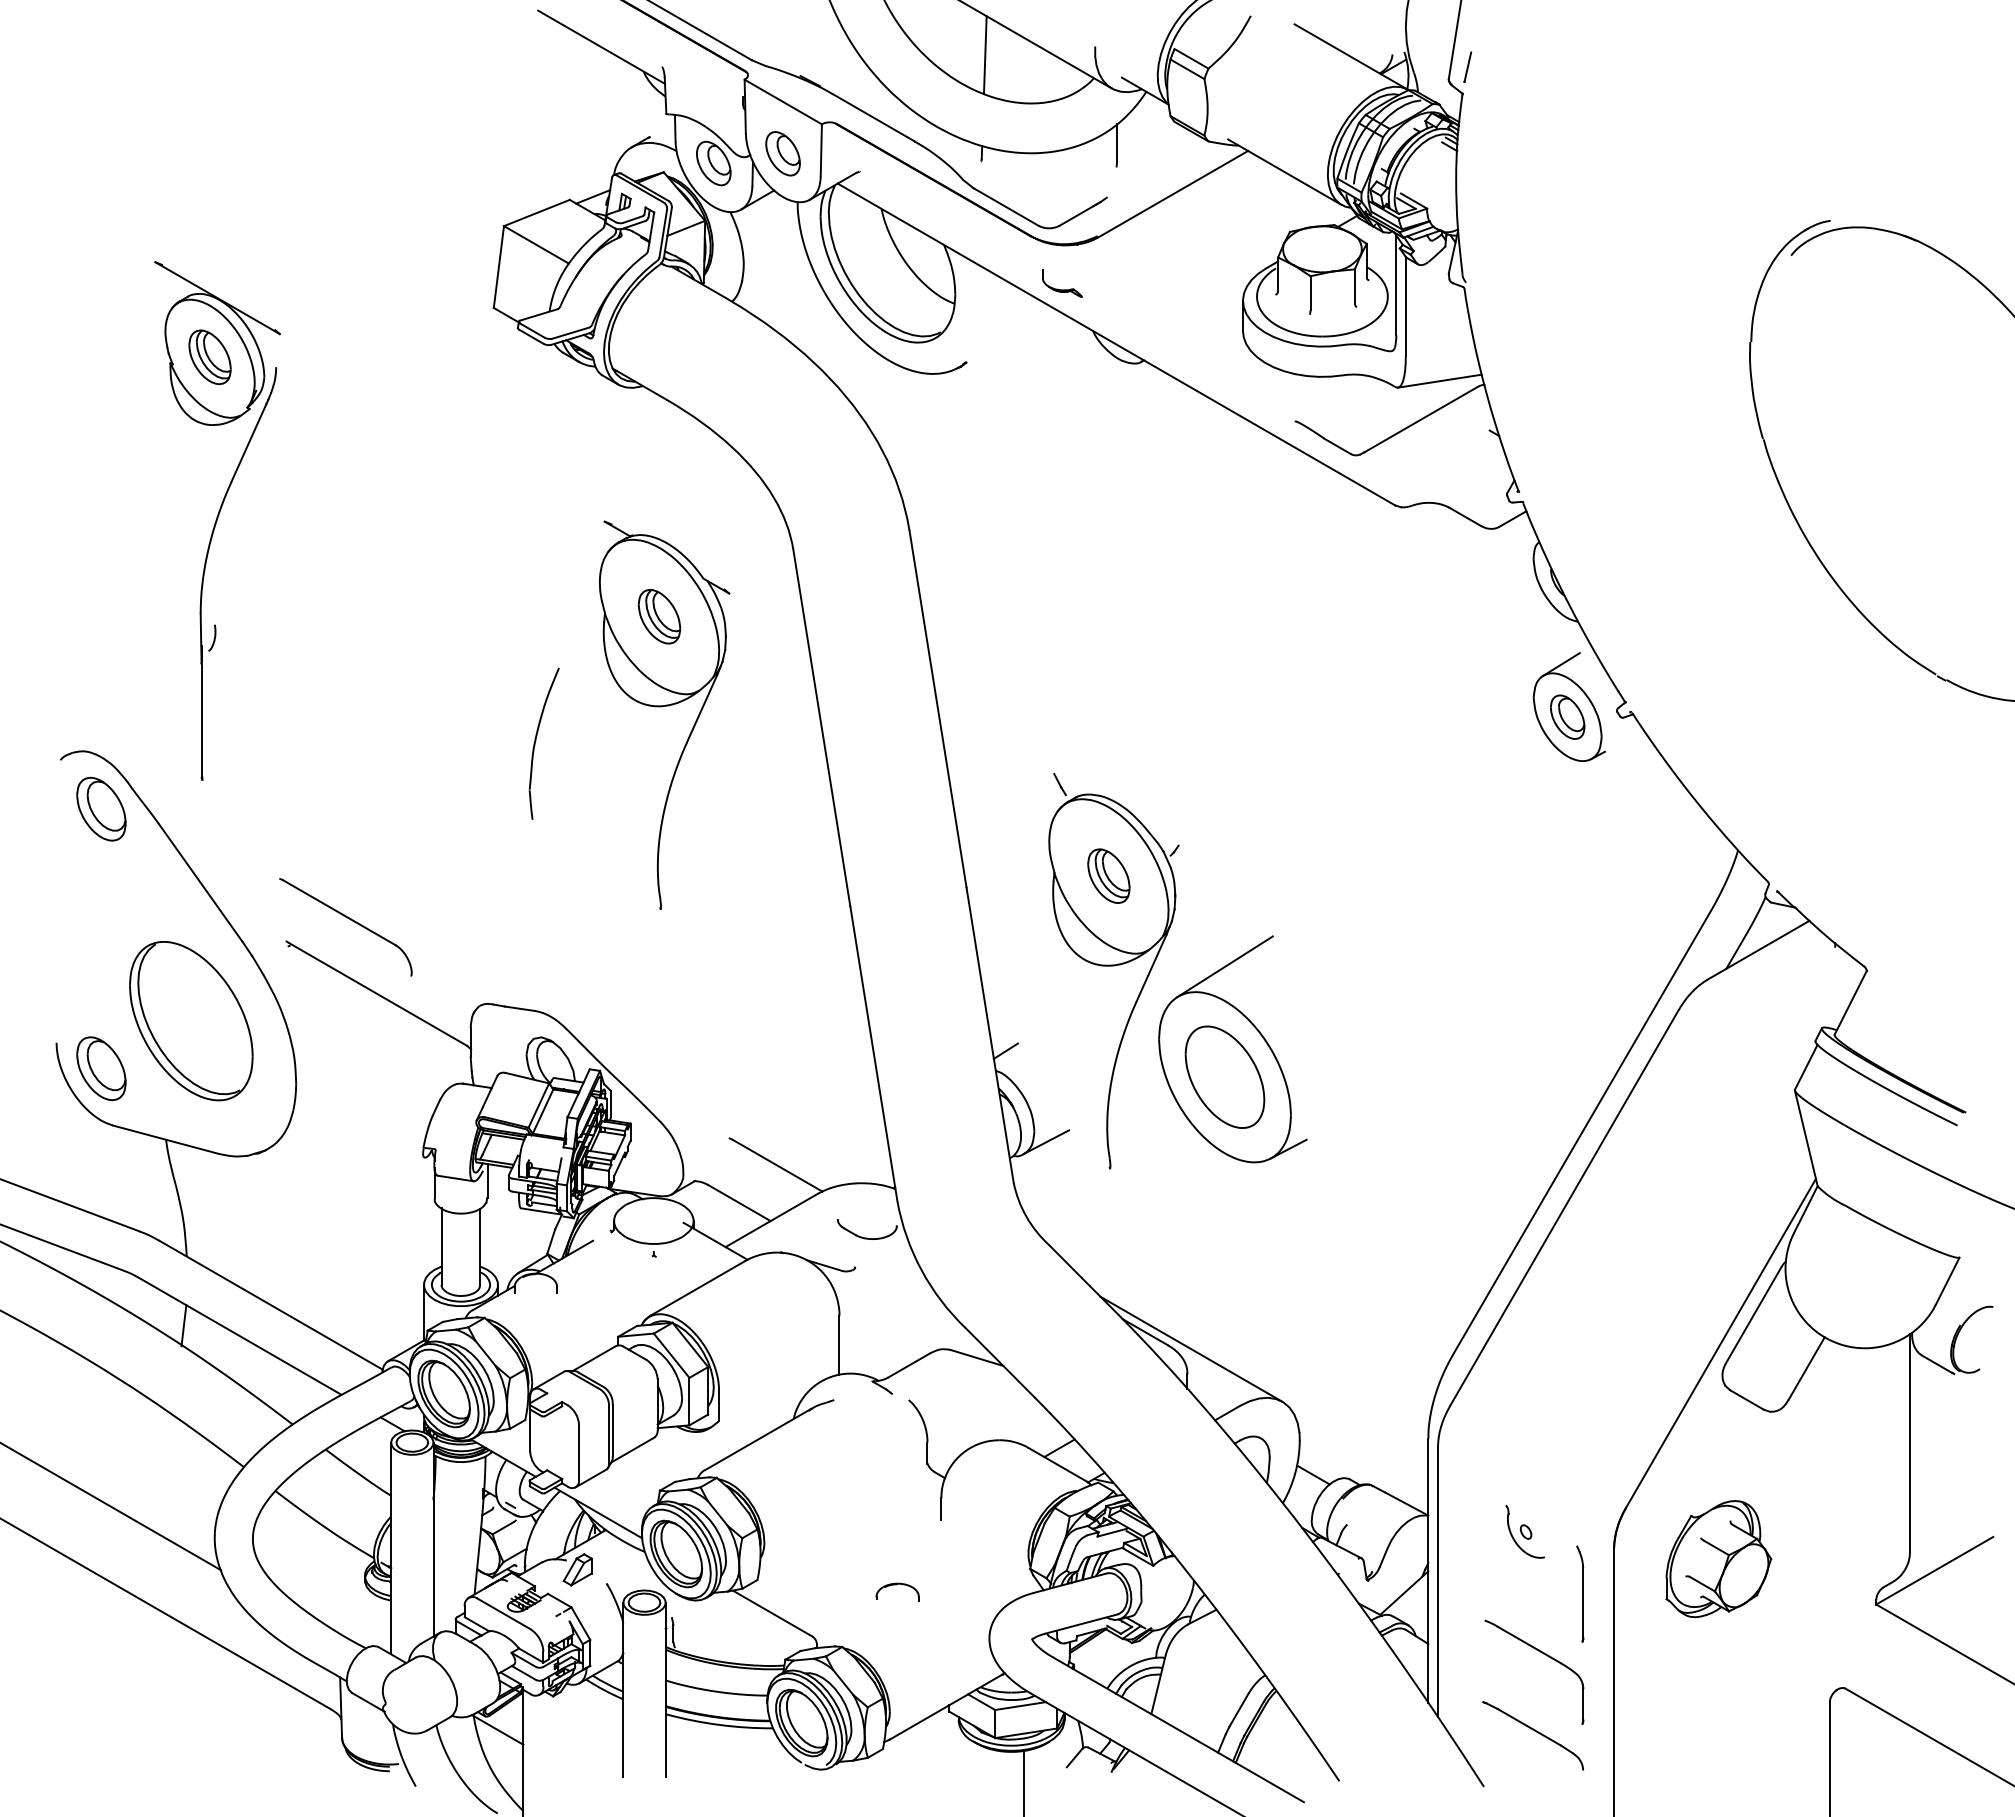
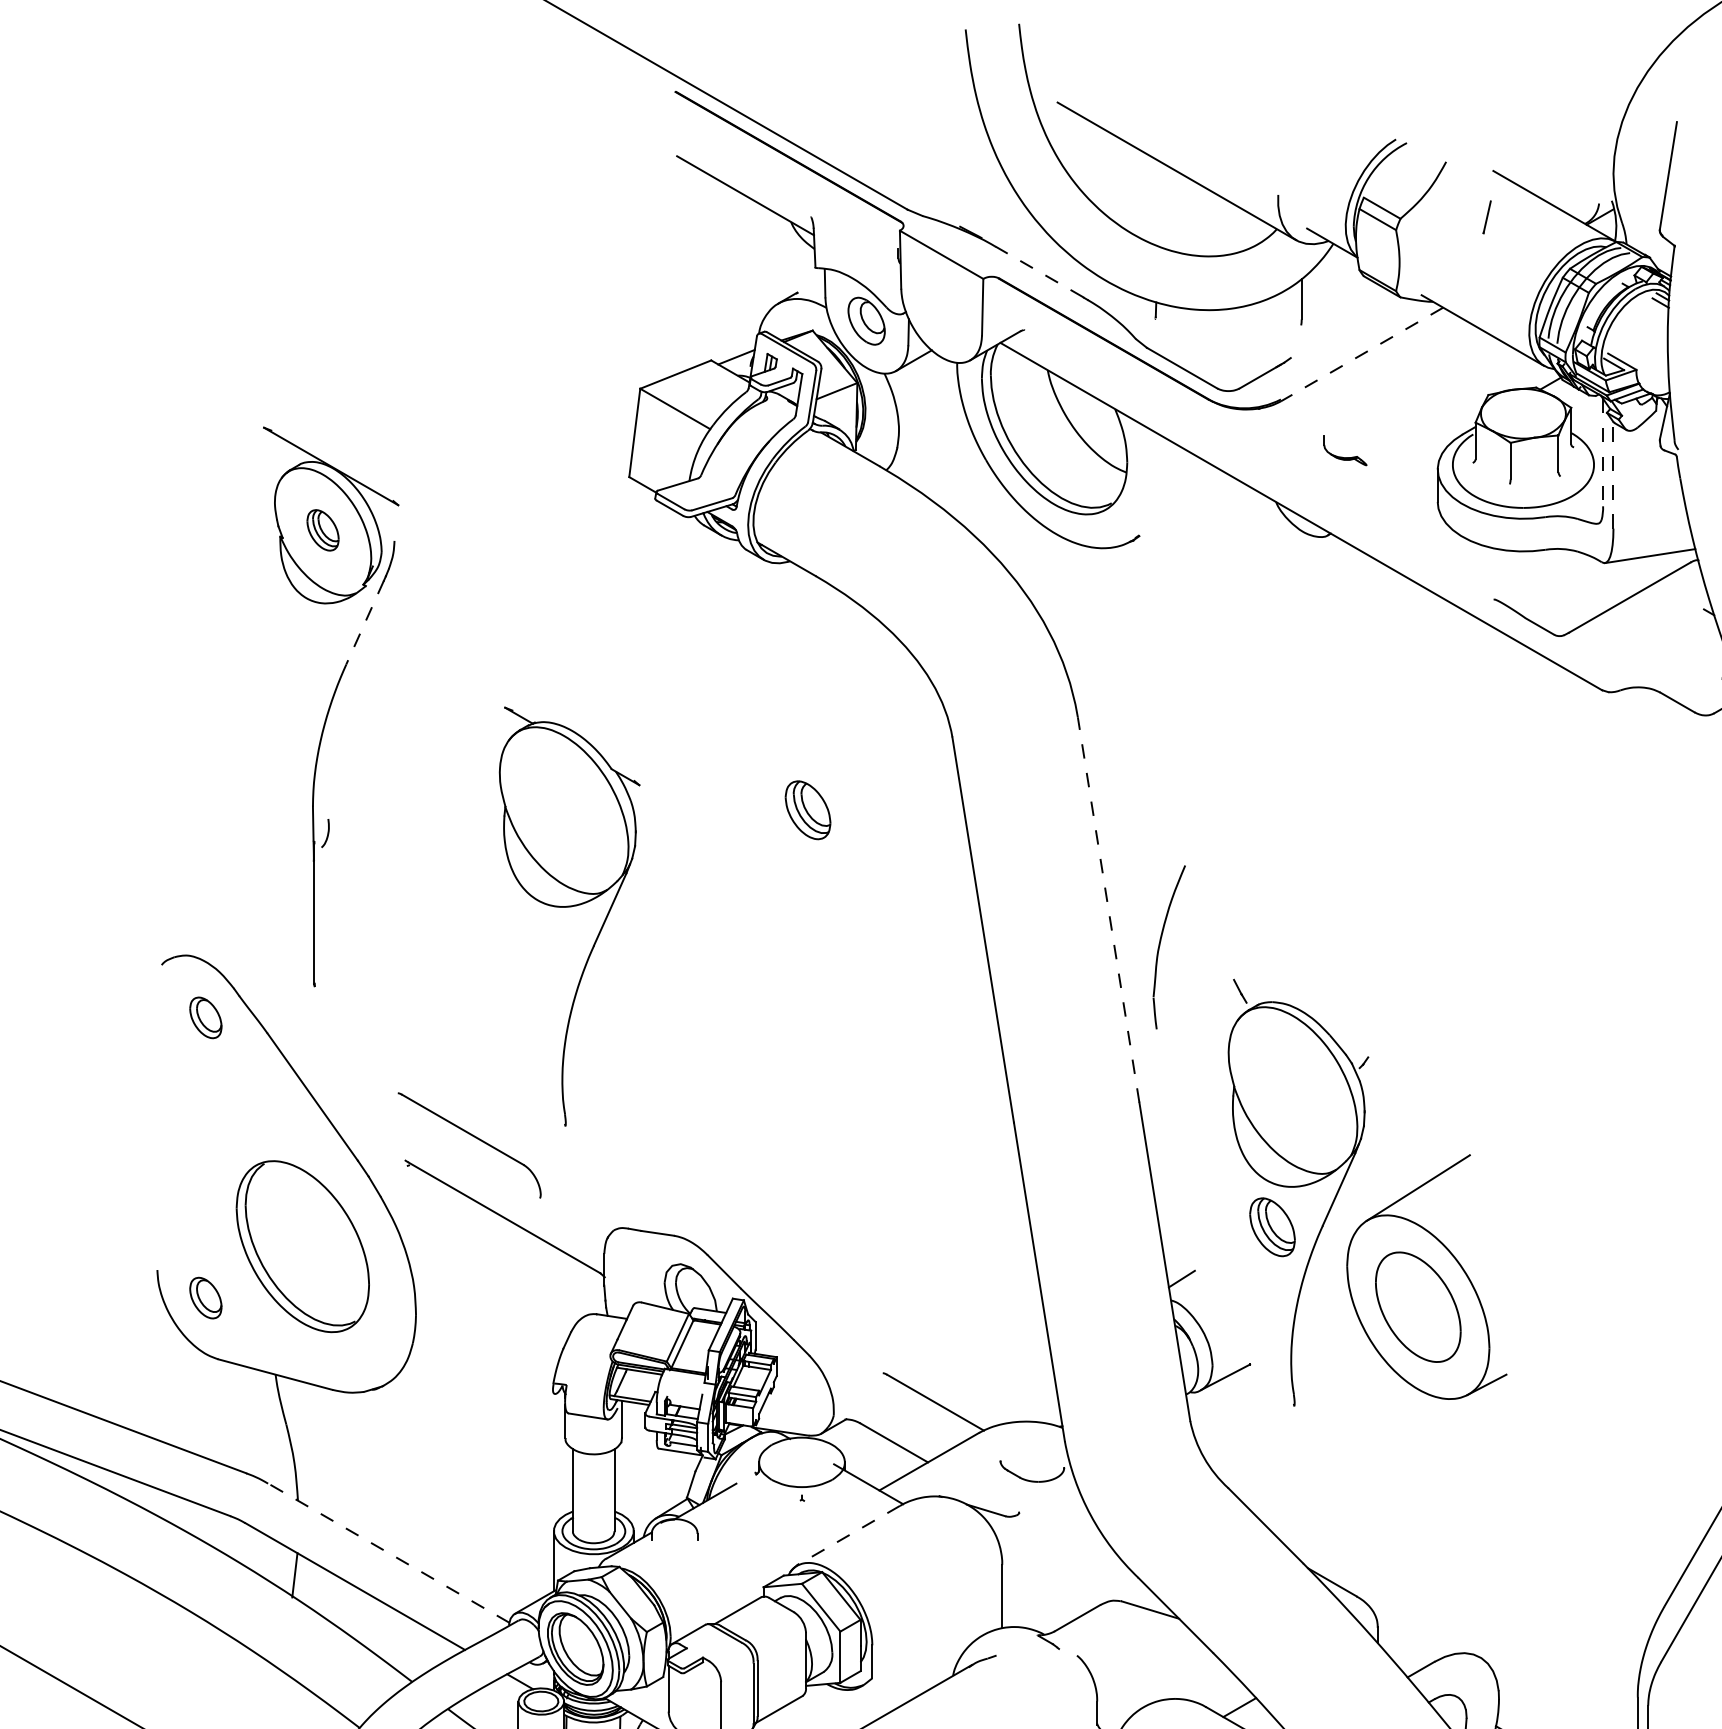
line: (984, 54) -> (1158, 203), removed
line: (1467, 66) -> (1486, 216), moved
line: (874, 118) -> (1040, 272), solid -> dashed
part: (782, 153) -> (940, 310), removed
line: (1172, 194) -> (1361, 354), solid -> dashed
part: (1062, 283) -> (1345, 450), moved
line: (1396, 285) -> (1603, 452), solid -> dashed
line: (1405, 305) -> (1613, 474), solid -> dashed
part: (209, 357) -> (322, 530), size x0.7
line: (248, 442) -> (364, 622), solid -> dashed
part: (662, 707) -> (567, 908), moved
line: (938, 709) -> (1109, 910), solid -> dashed
part: (536, 741) -> (1160, 944), moved
part: (101, 808) -> (205, 1017), size x0.6
part: (1108, 875) -> (1272, 1226), moved
part: (101, 1068) -> (205, 1297), size x0.6
line: (697, 1288) -> (849, 1535), solid -> dashed
line: (270, 1305) -> (388, 1553), solid -> dashed
line: (1191, 1348) -> (1382, 1599), removed

